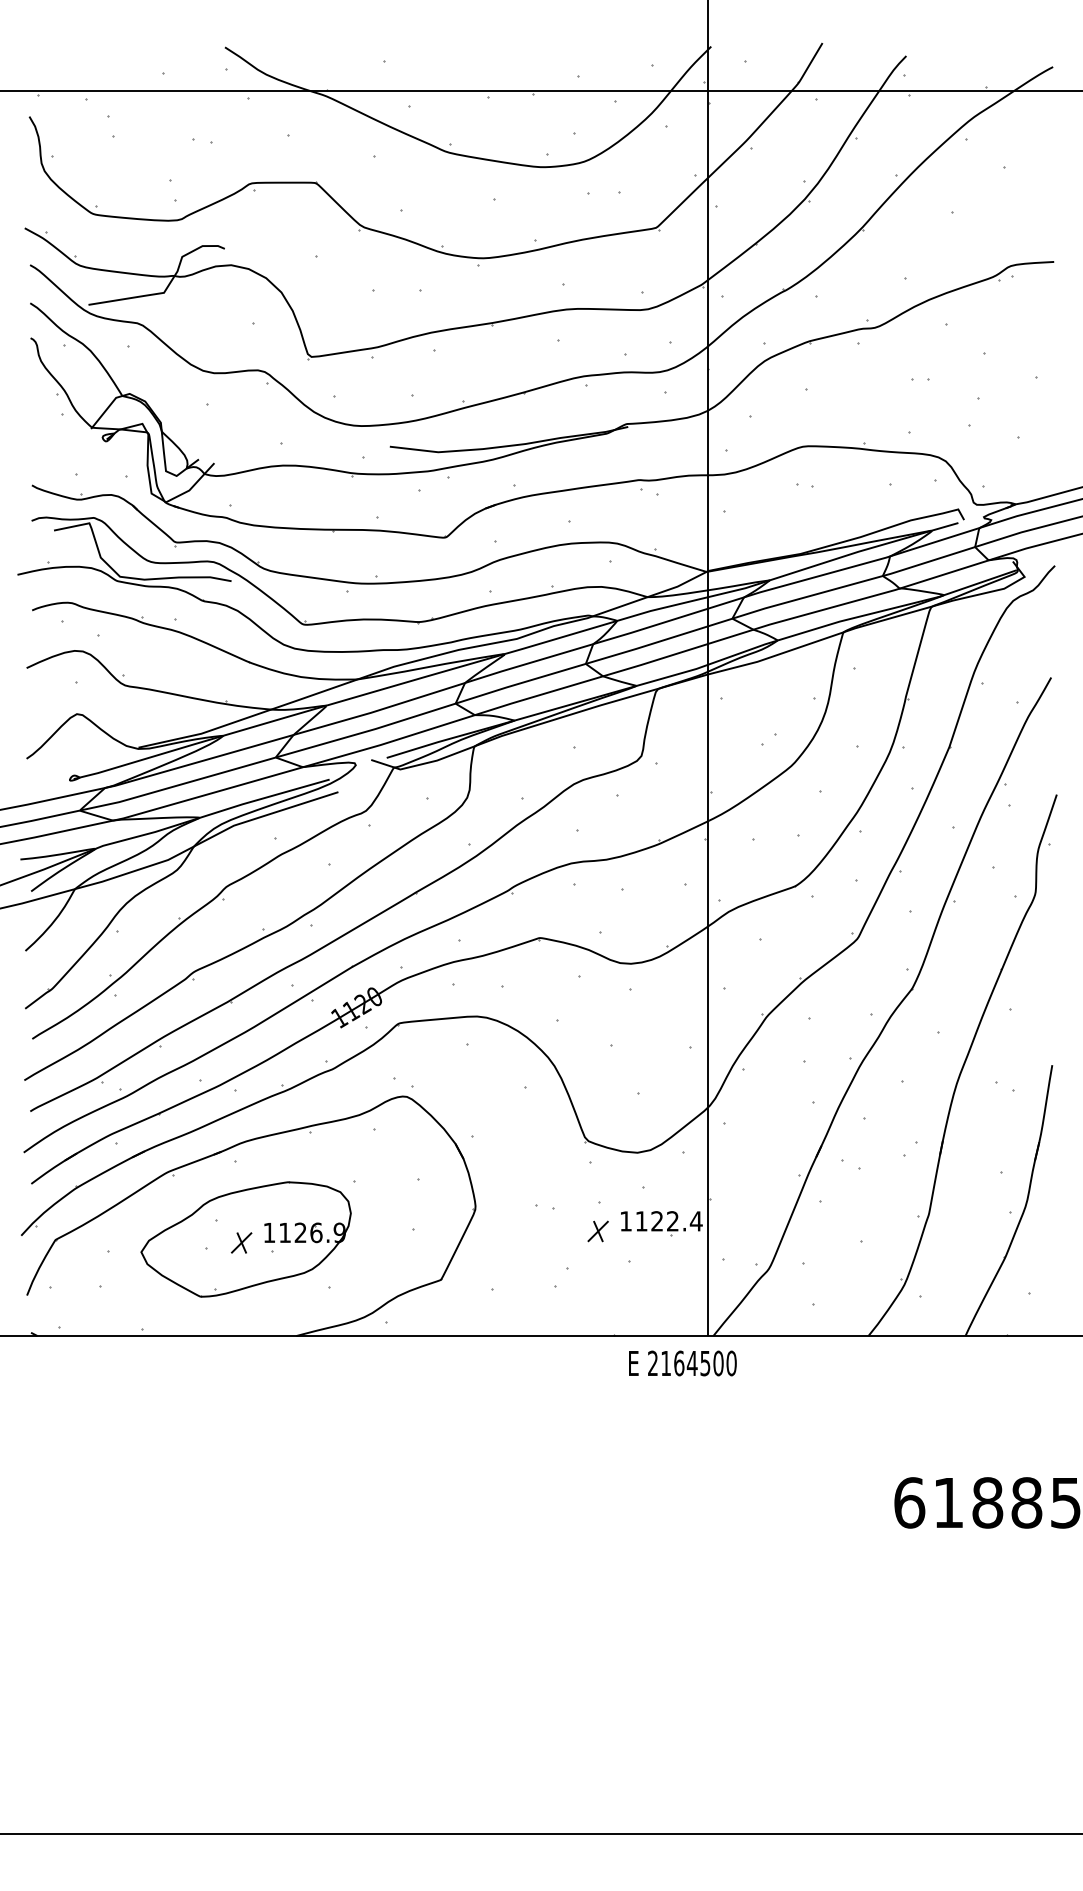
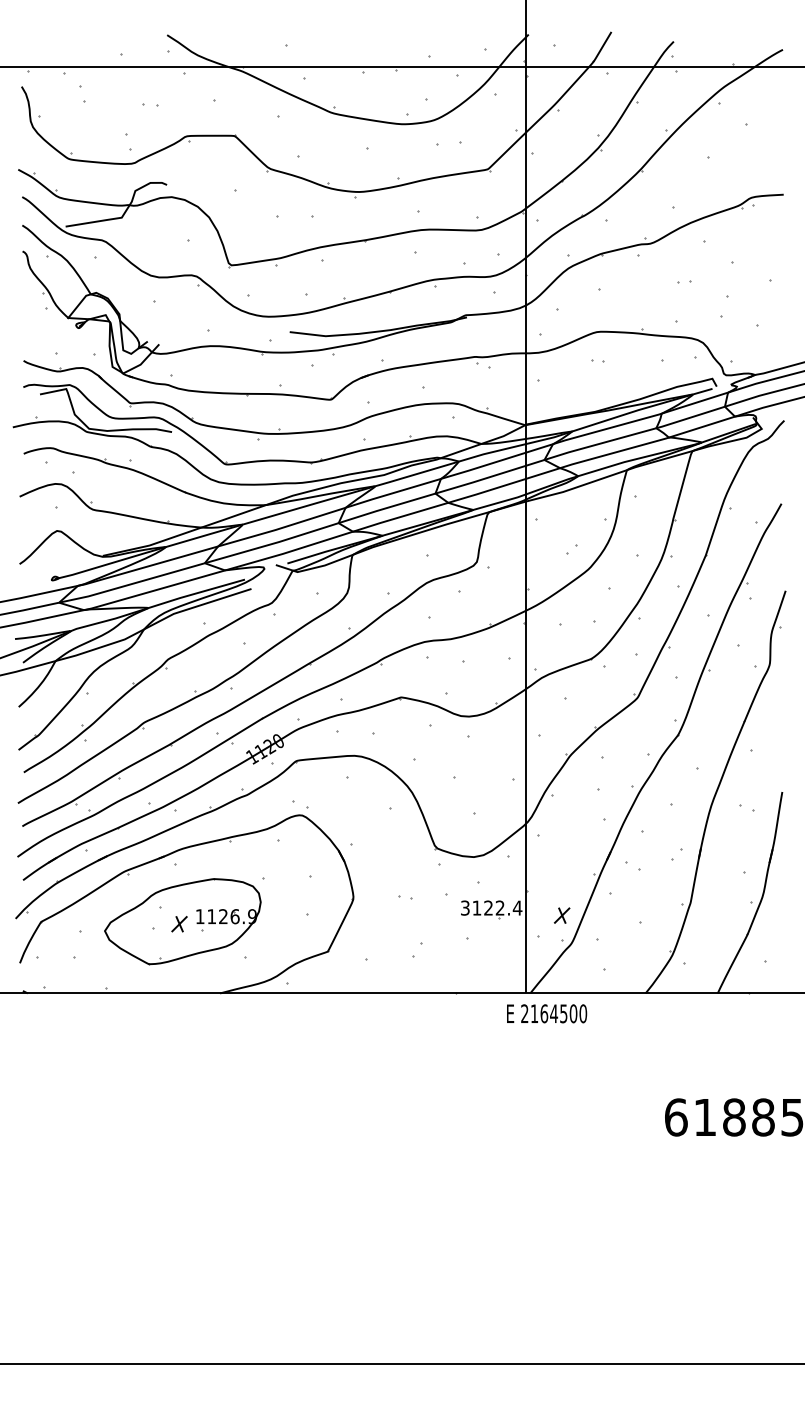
text: (625, 1221) -> (464, 908), 1122.4 -> 3122.4
part: (597, 1231) -> (561, 915), moved
text: (682, 1363) -> (546, 1013), moved

